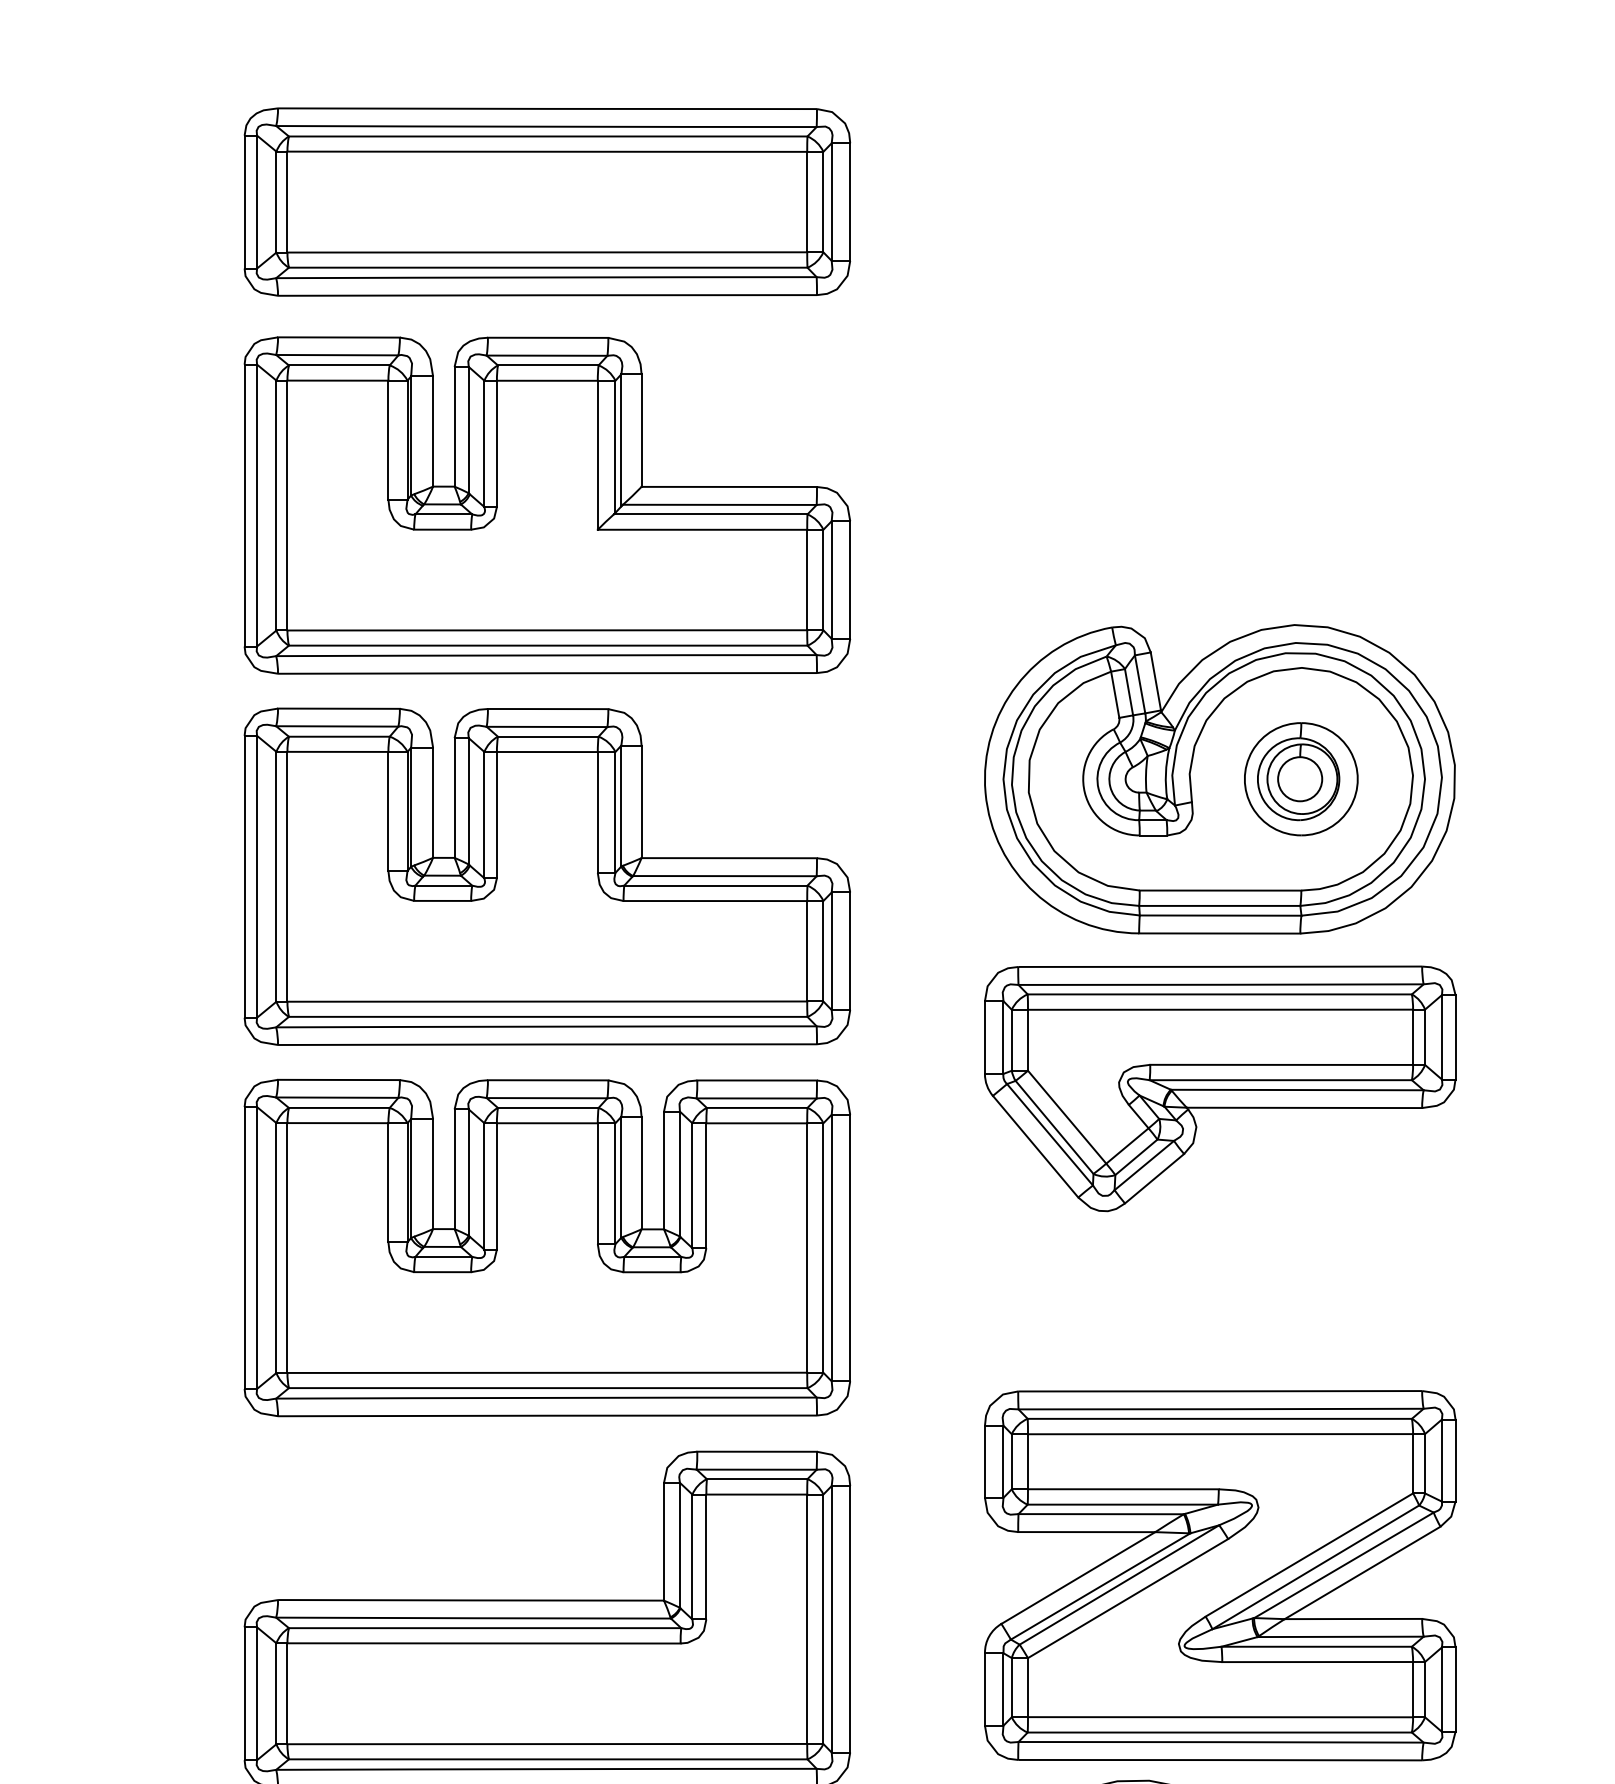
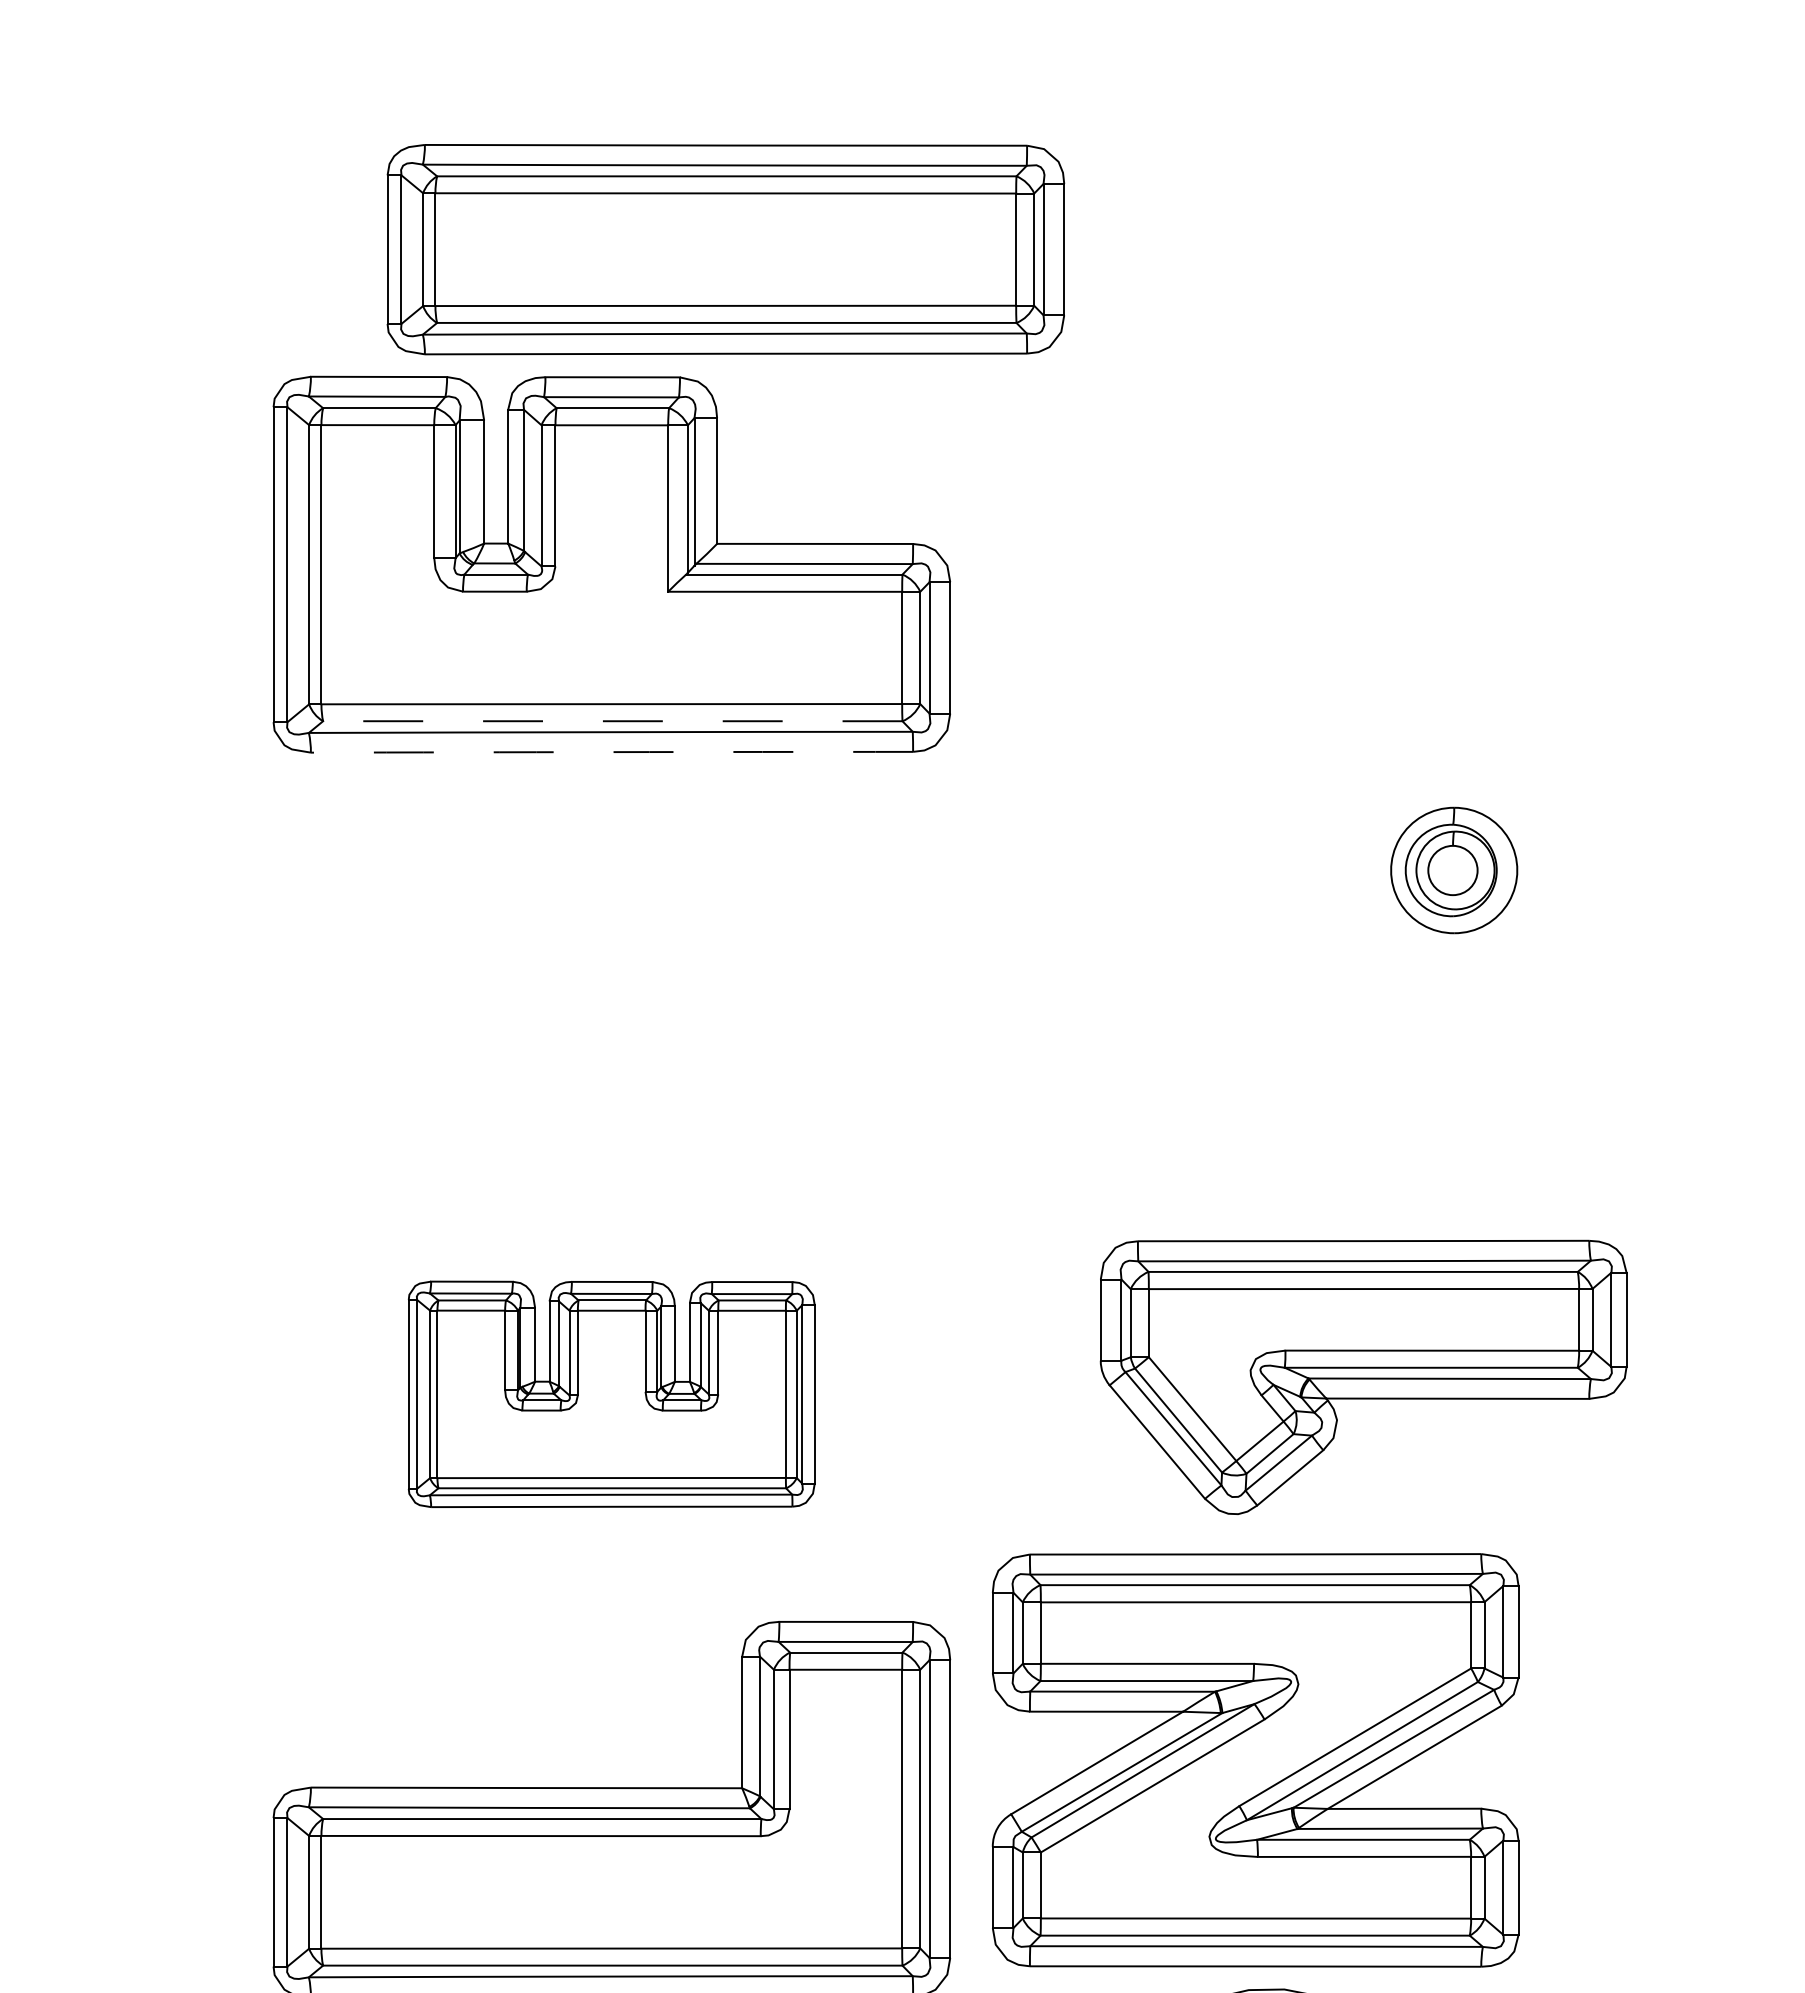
part: (547, 201) -> (725, 249), moved
line: (547, 645) -> (612, 721), solid -> dashed
arc: (547, 673) -> (612, 752), solid -> dashed
part: (1219, 779) -> (1362, 870), removed
part: (547, 876) -> (611, 979), removed
part: (1220, 1088) -> (1363, 1376), moved
part: (547, 1248) -> (611, 1394), size x0.6
part: (1220, 1575) -> (1255, 1760), moved

